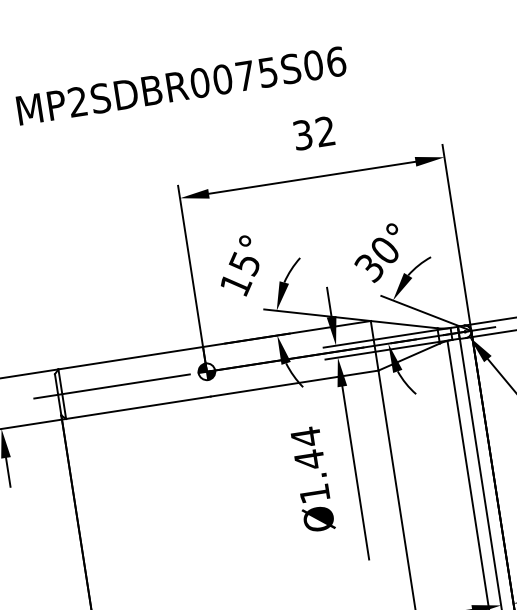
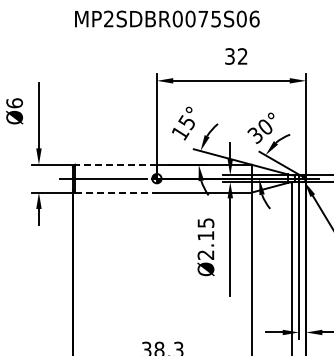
line: (131, 357) -> (116, 164), solid -> dashed
line: (139, 407) -> (116, 192), solid -> dashed
text: (309, 464) -> (205, 238), Ø1.44 -> Ø2.15

